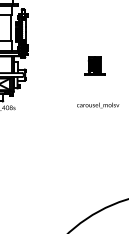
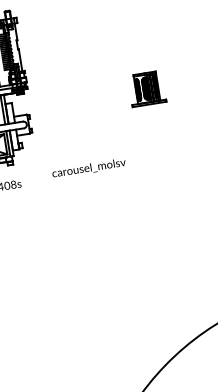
text: (98, 105) -> (89, 168), moved

